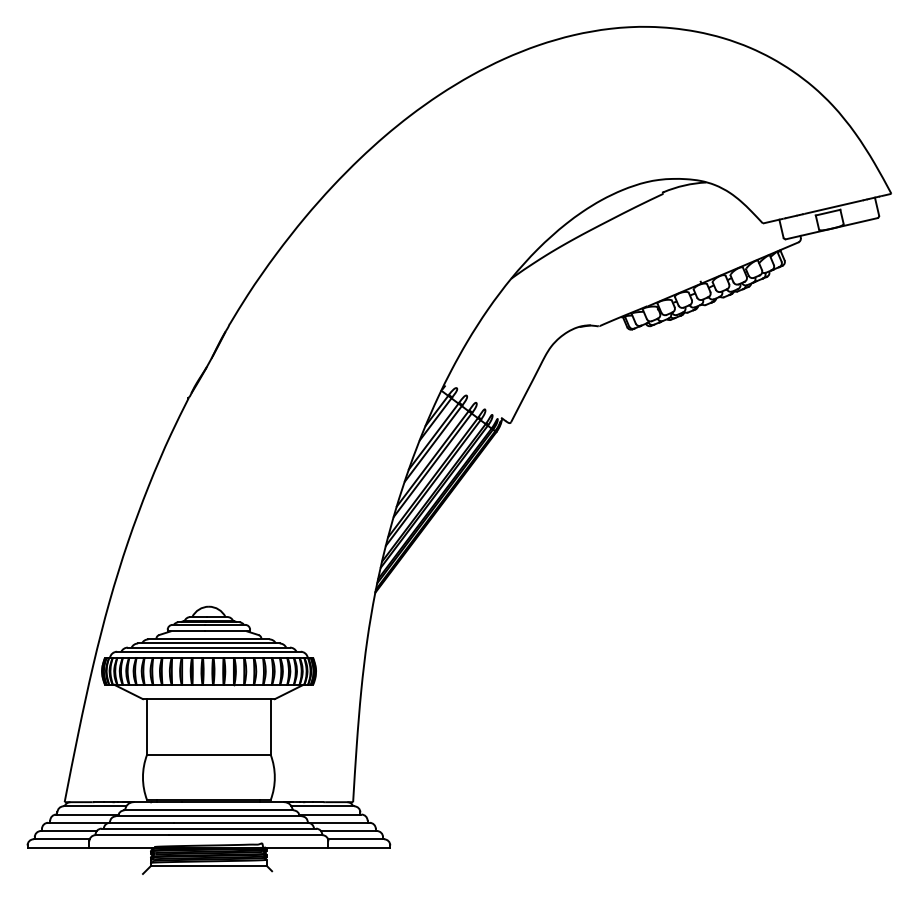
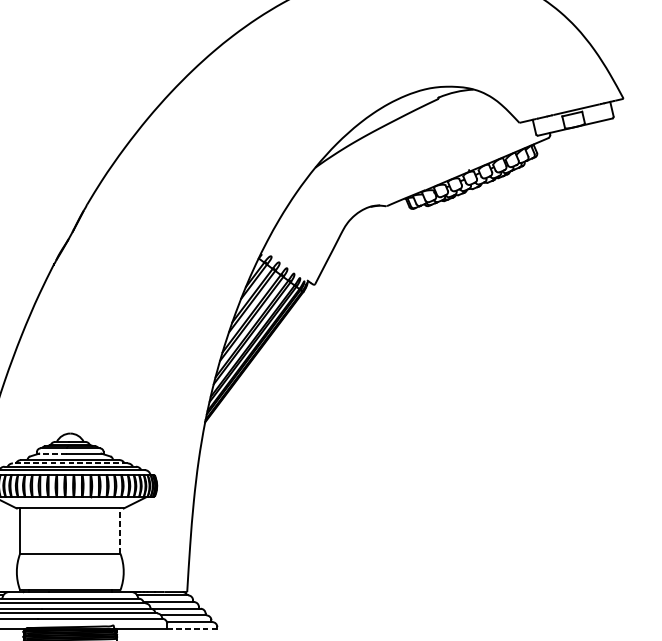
line: (186, 631) -> (52, 453), solid -> dashed
line: (208, 643) -> (69, 463), solid -> dashed
line: (270, 726) -> (120, 530), solid -> dashed
line: (359, 847) -> (192, 628), solid -> dashed

